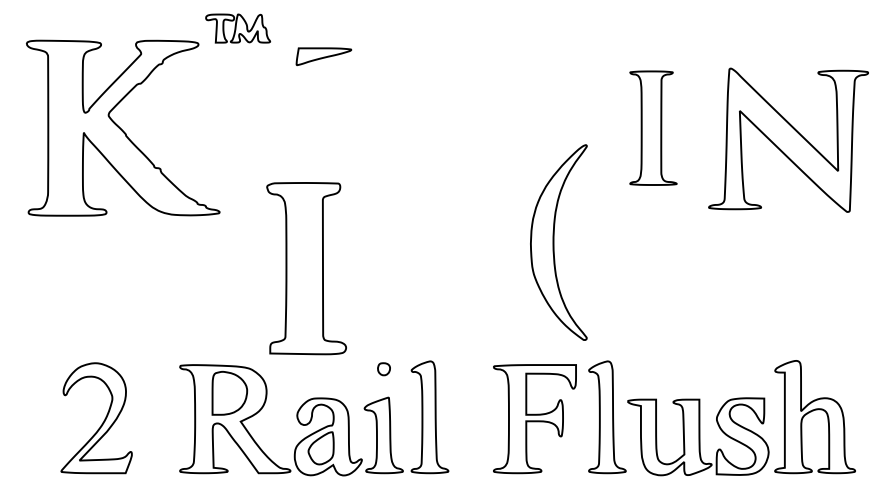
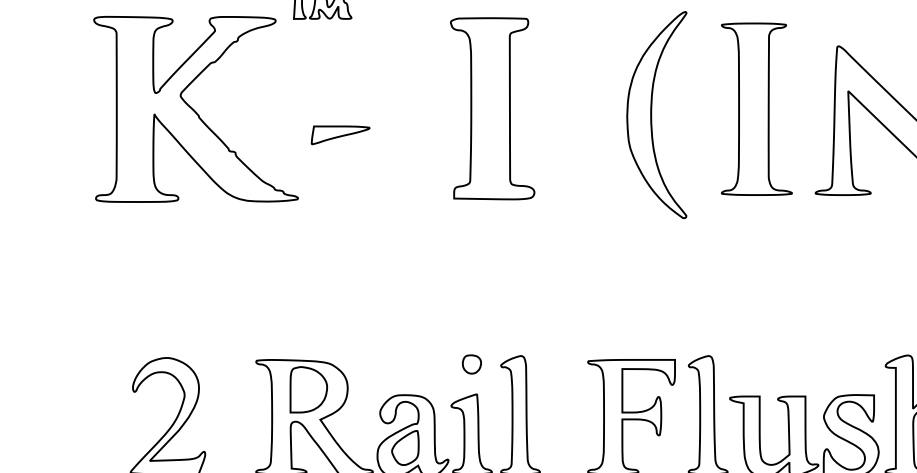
part: (323, 56) -> (340, 135), moved
part: (653, 128) -> (756, 109), size x1.43
part: (558, 242) -> (656, 115), moved
part: (306, 268) -> (492, 108), moved
part: (383, 368) -> (471, 363), size x1.43

